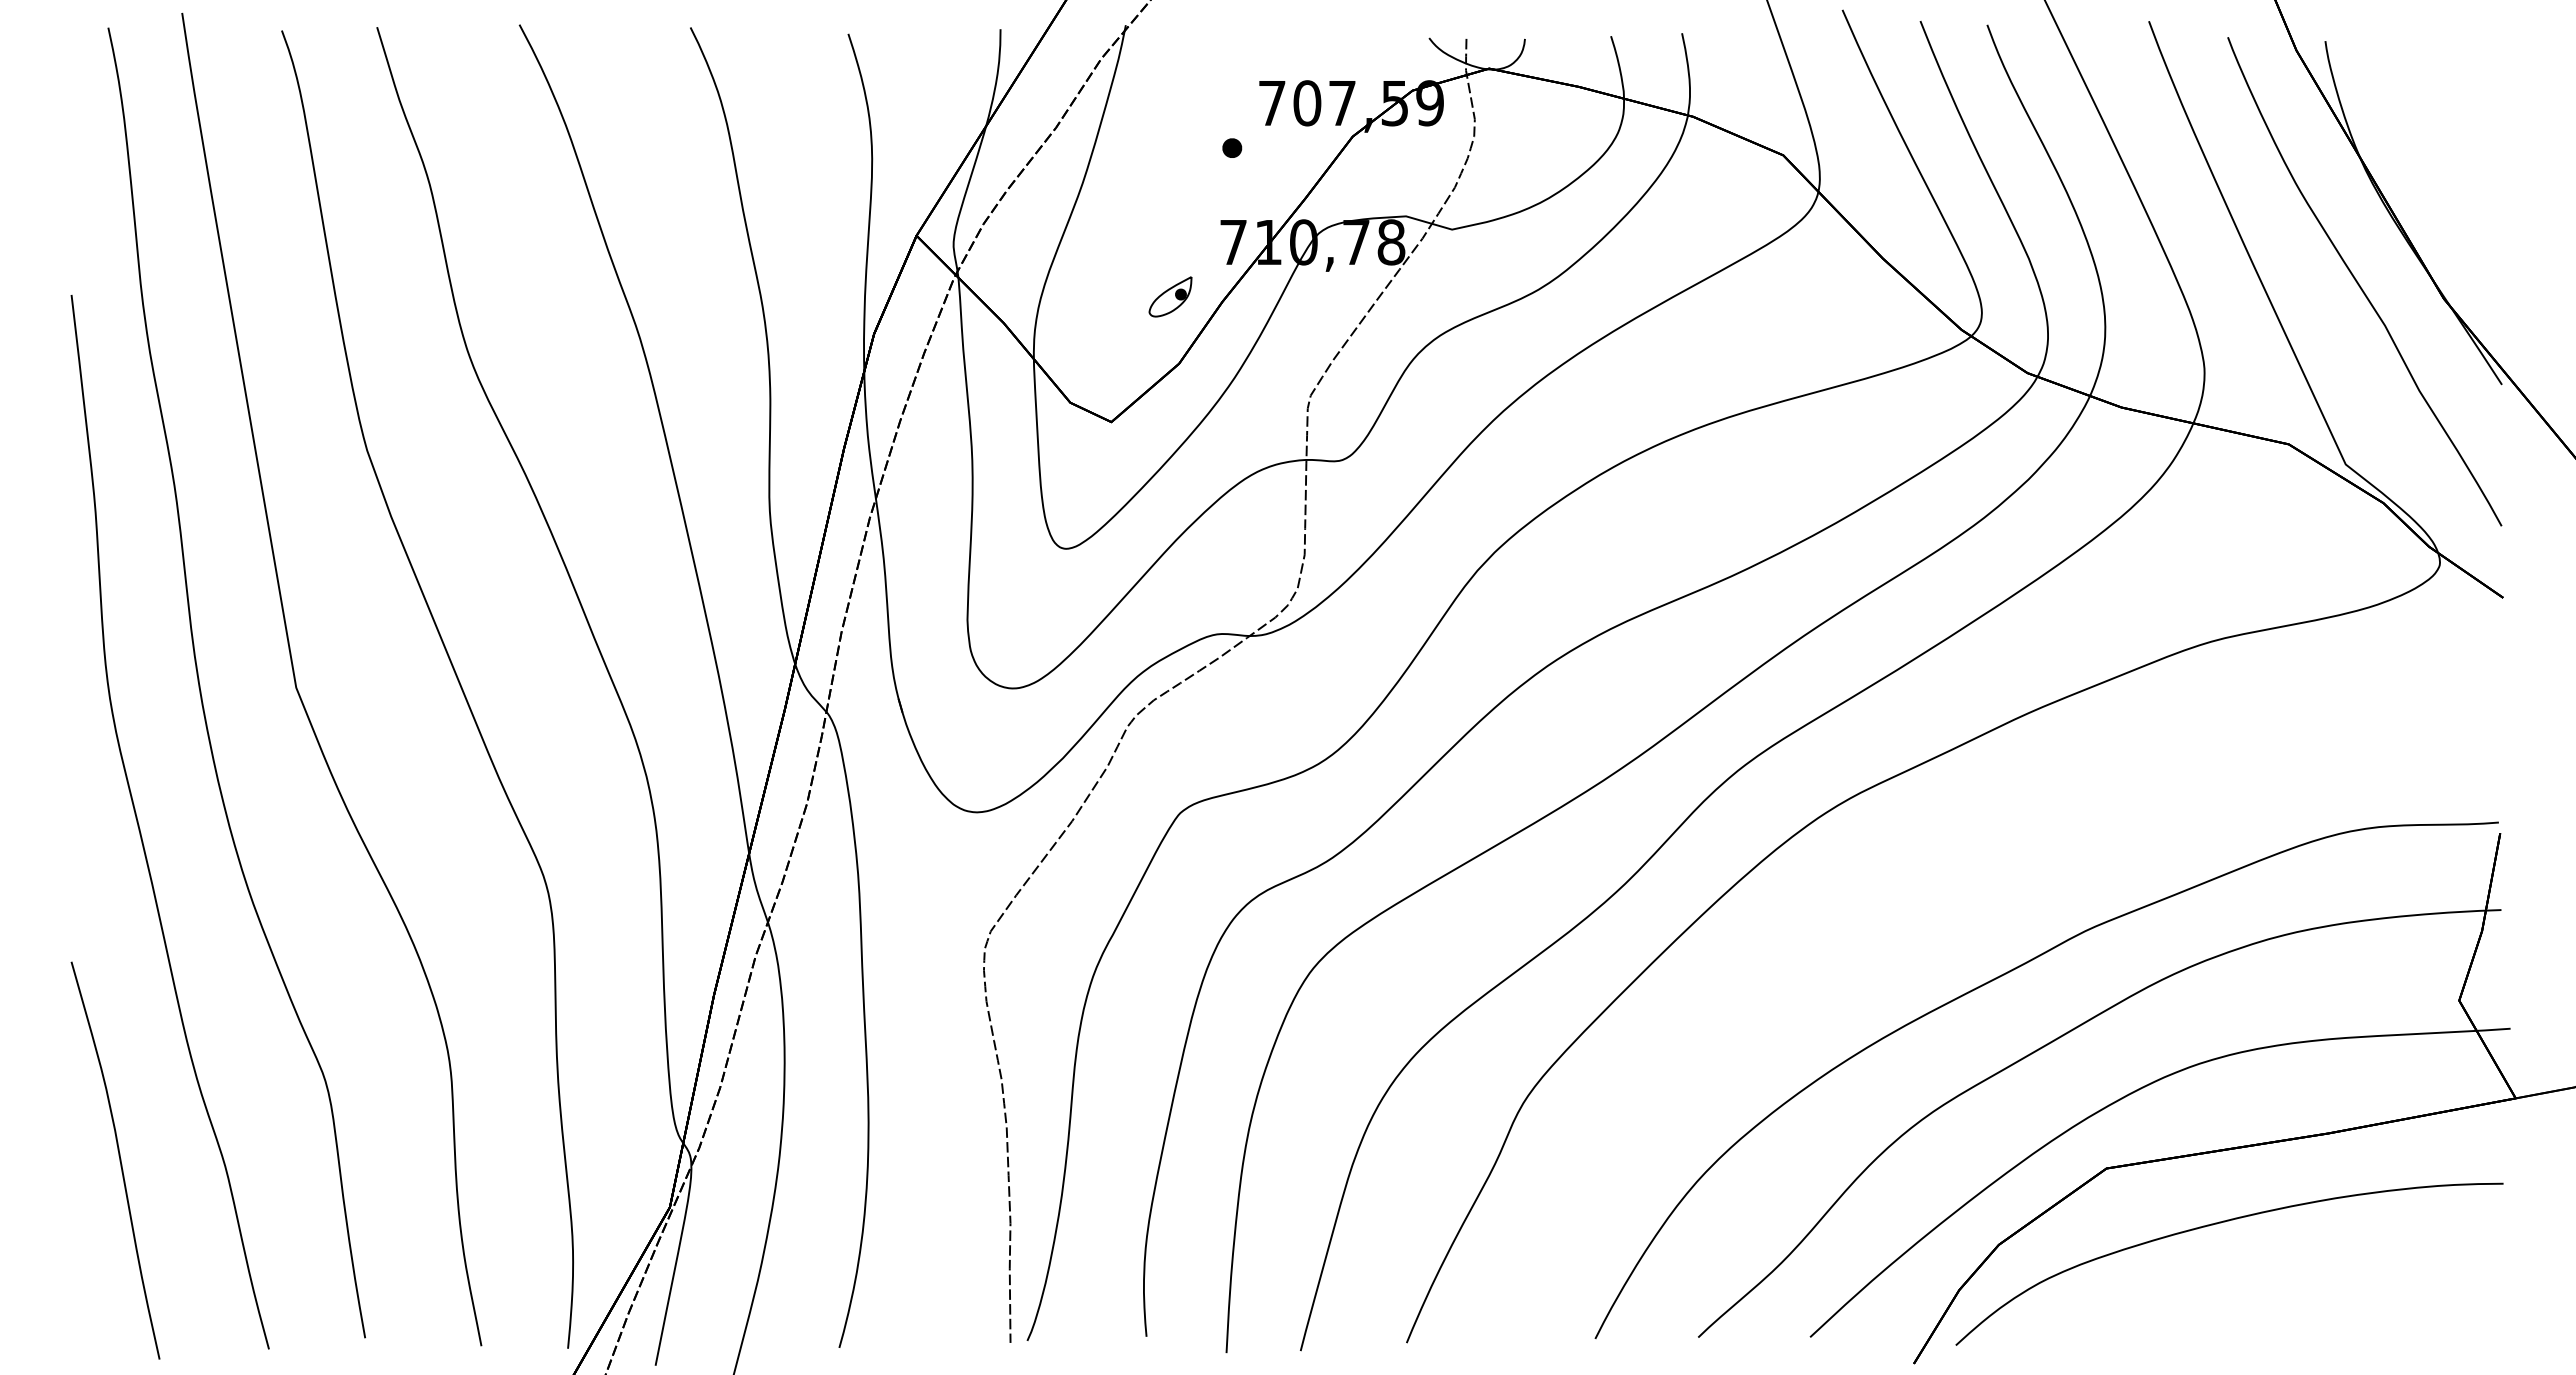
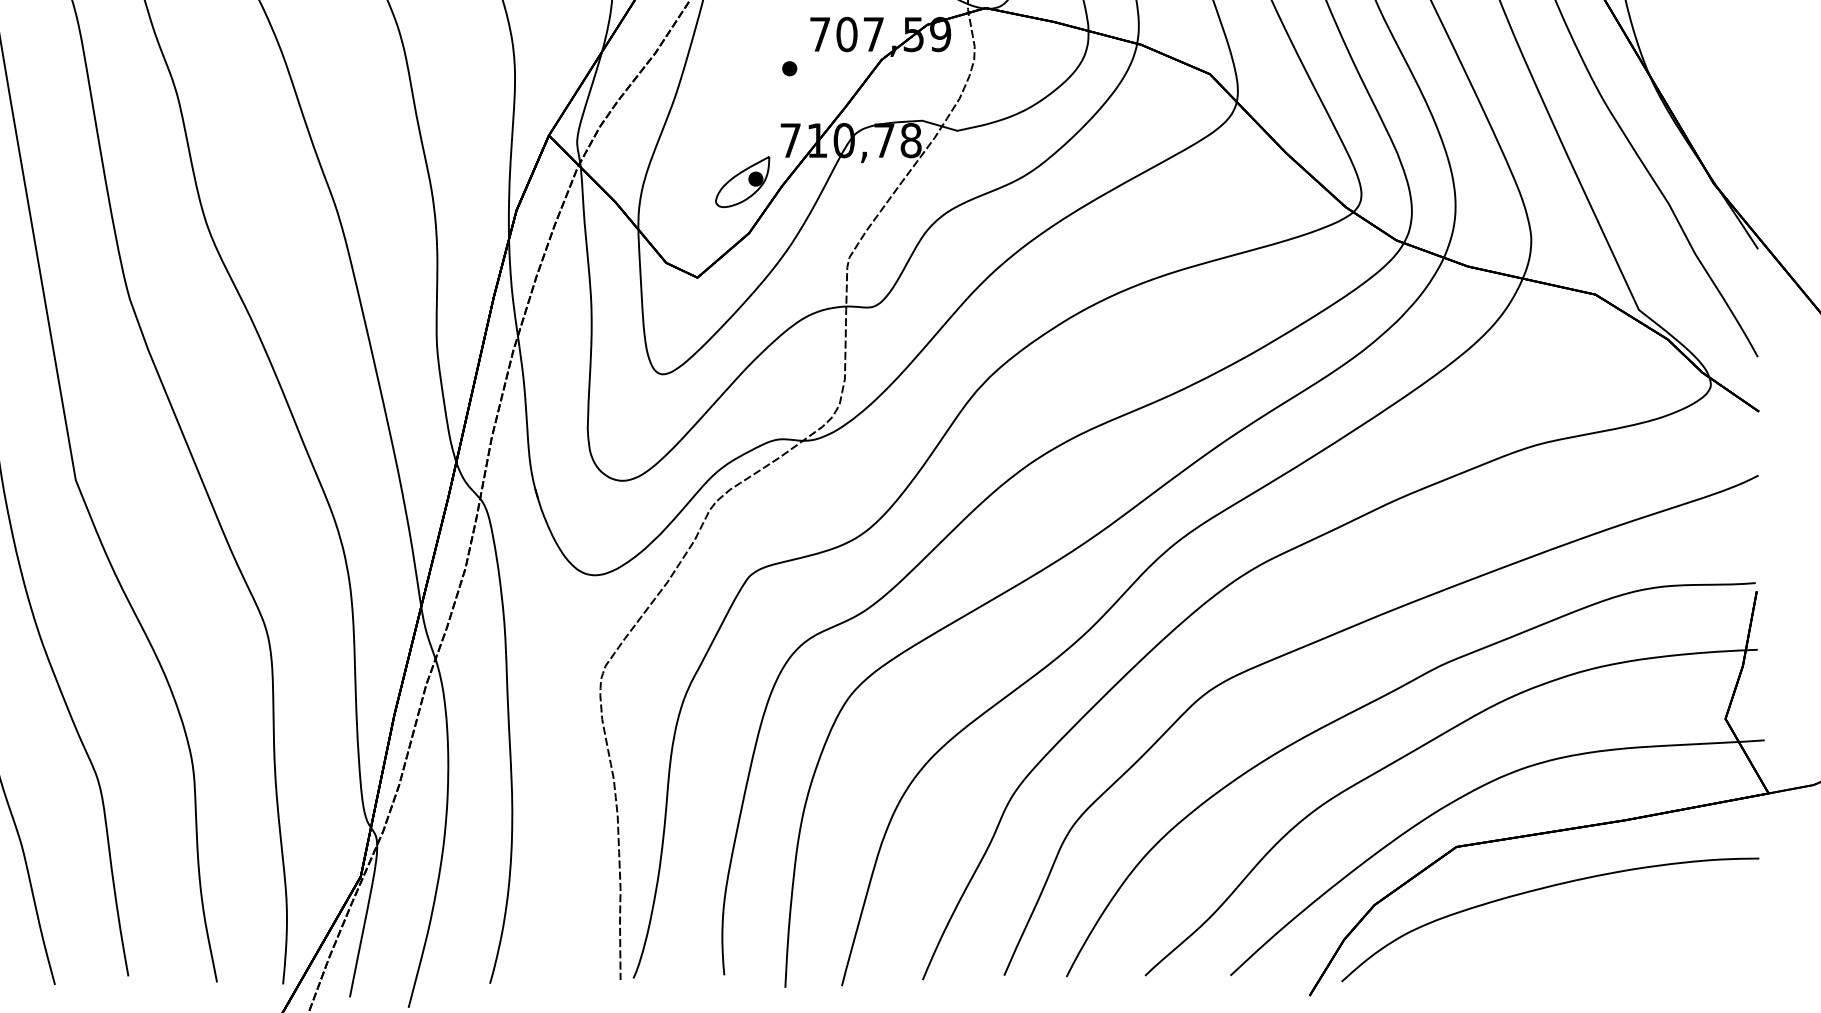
part: (1170, 296) -> (742, 181), size x1.67
curve: (1959, 885) -> (1344, 631), added

